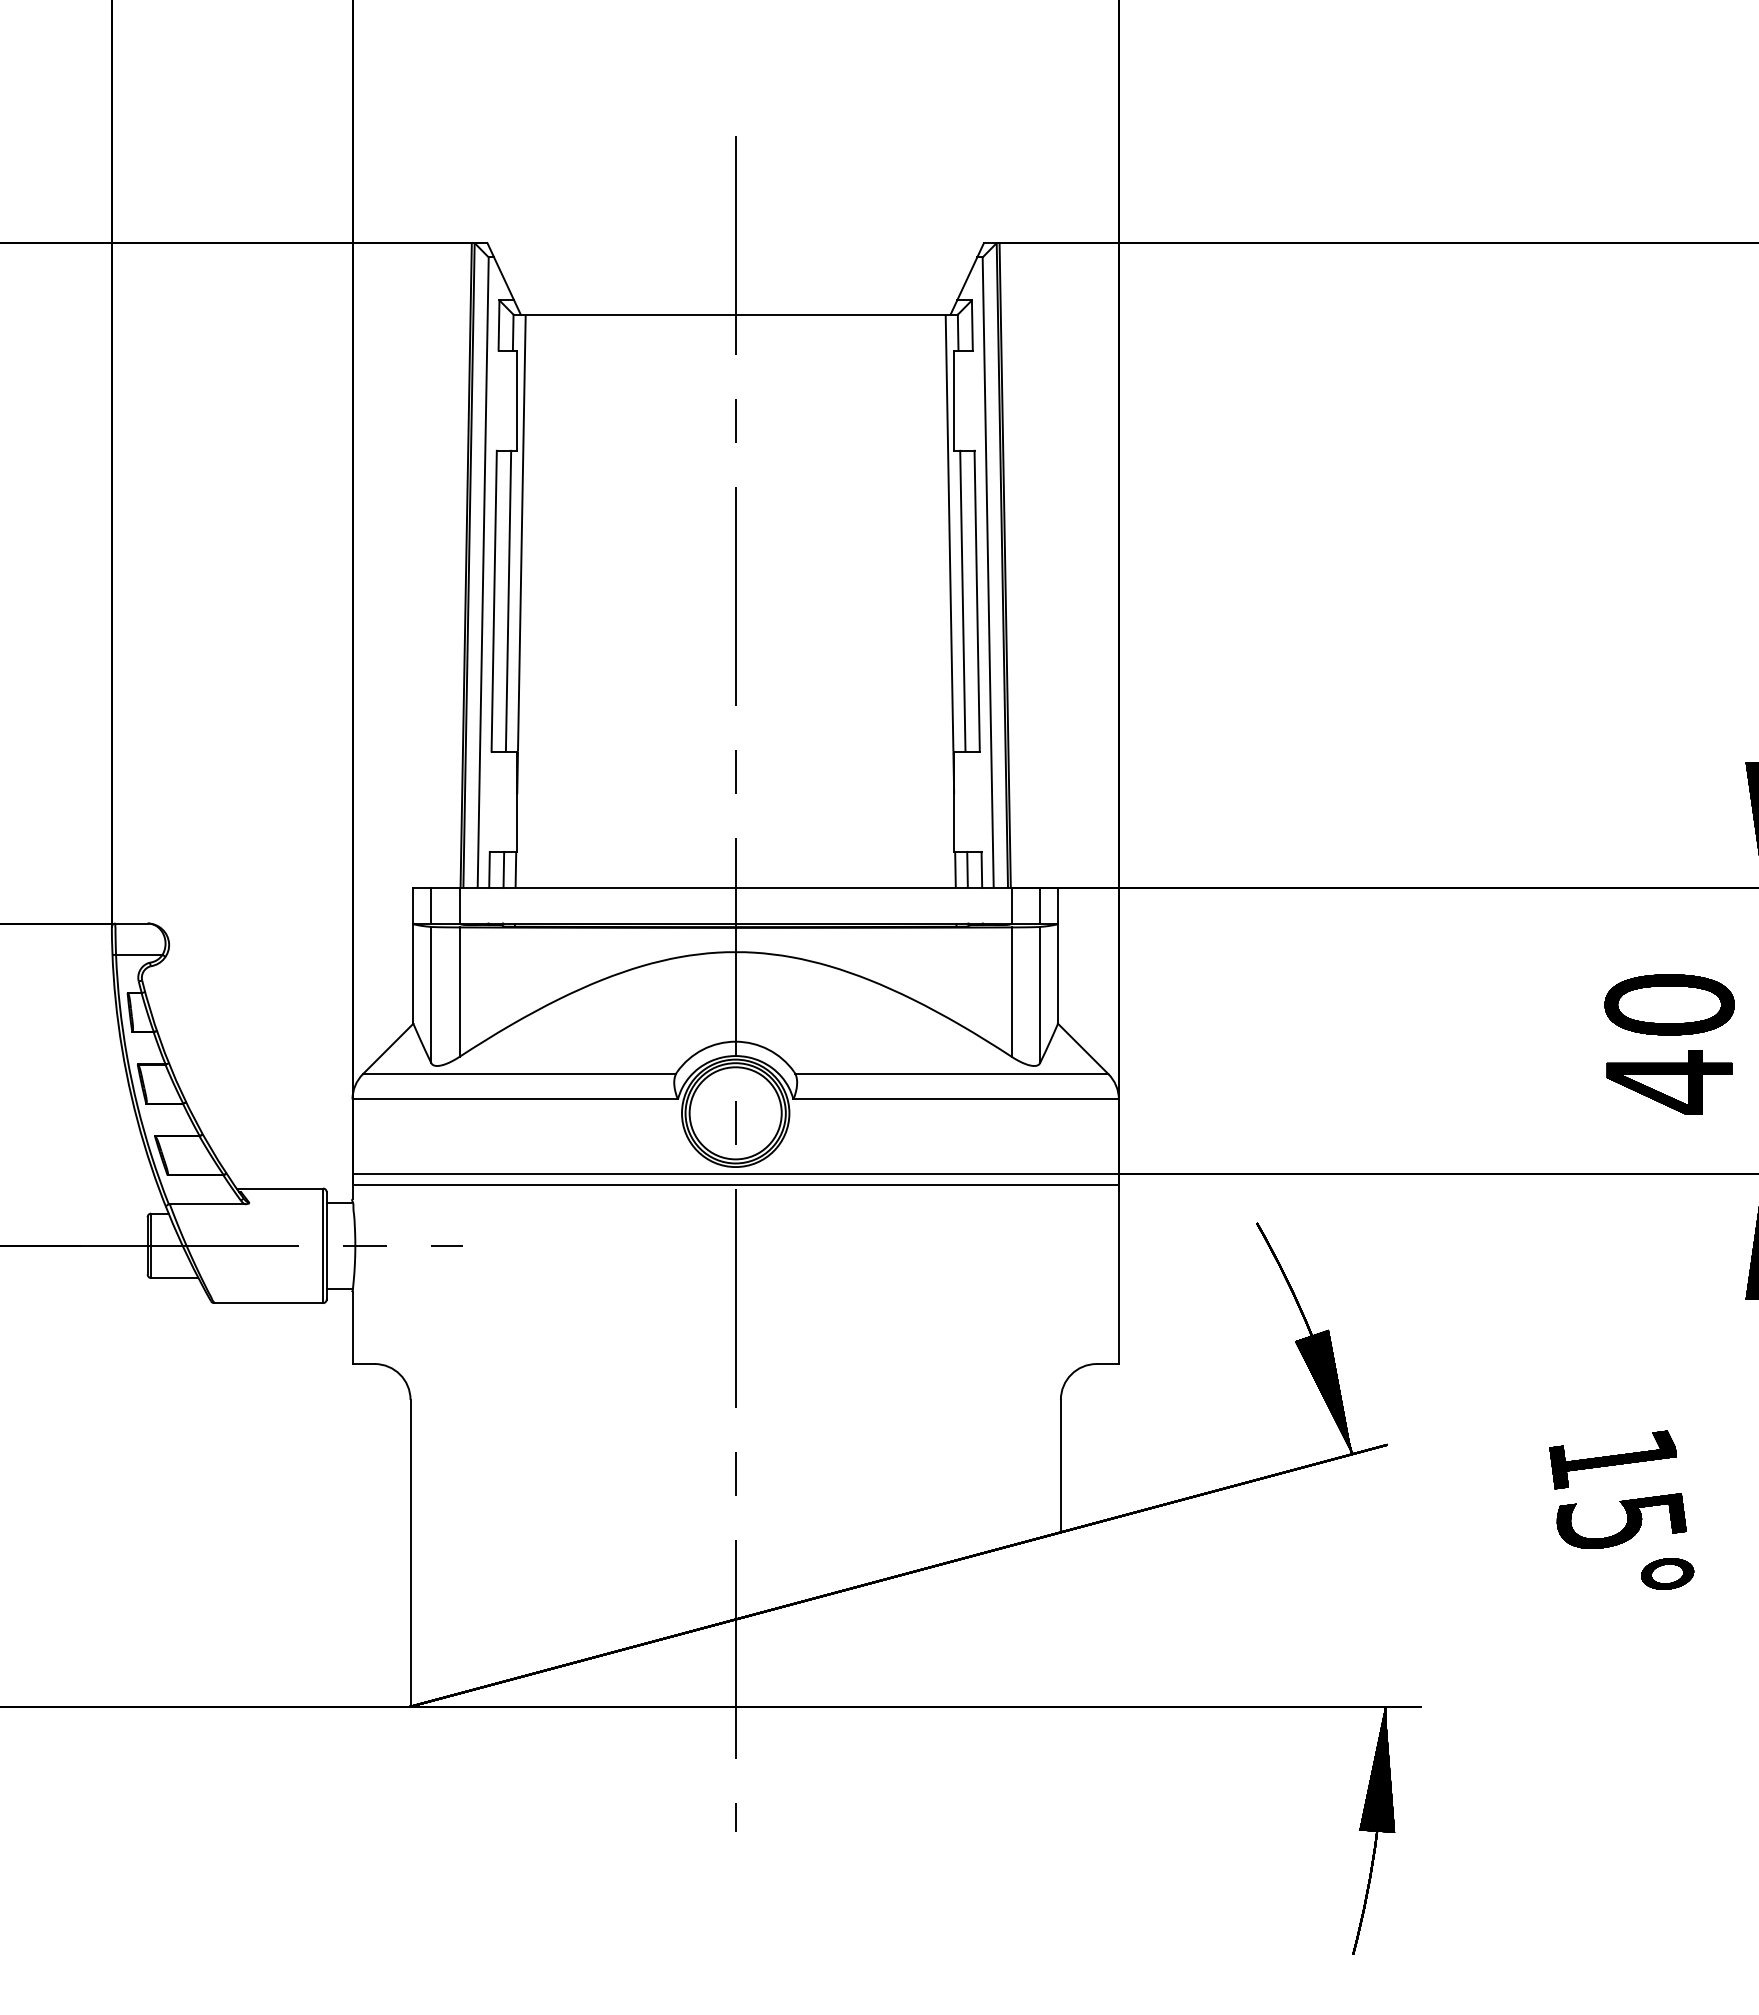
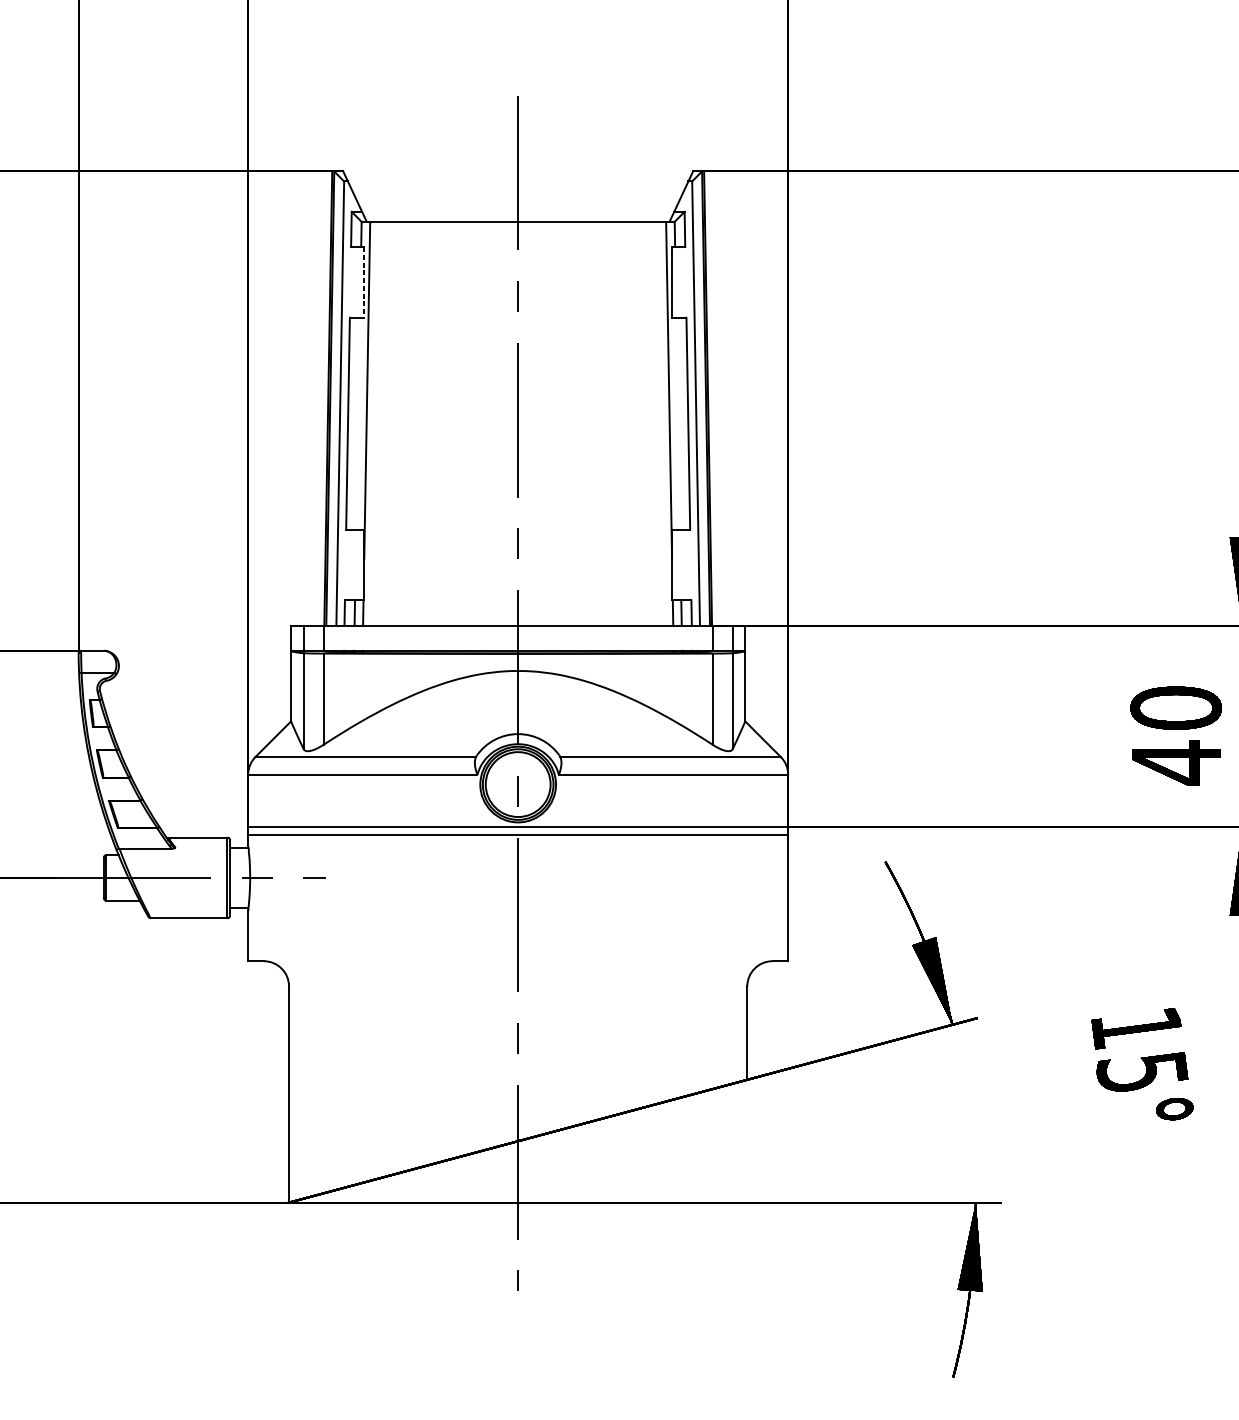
line: (517, 401) -> (364, 283), solid -> dashed
line: (508, 600) -> (358, 423), removed
line: (962, 600) -> (677, 423), removed

